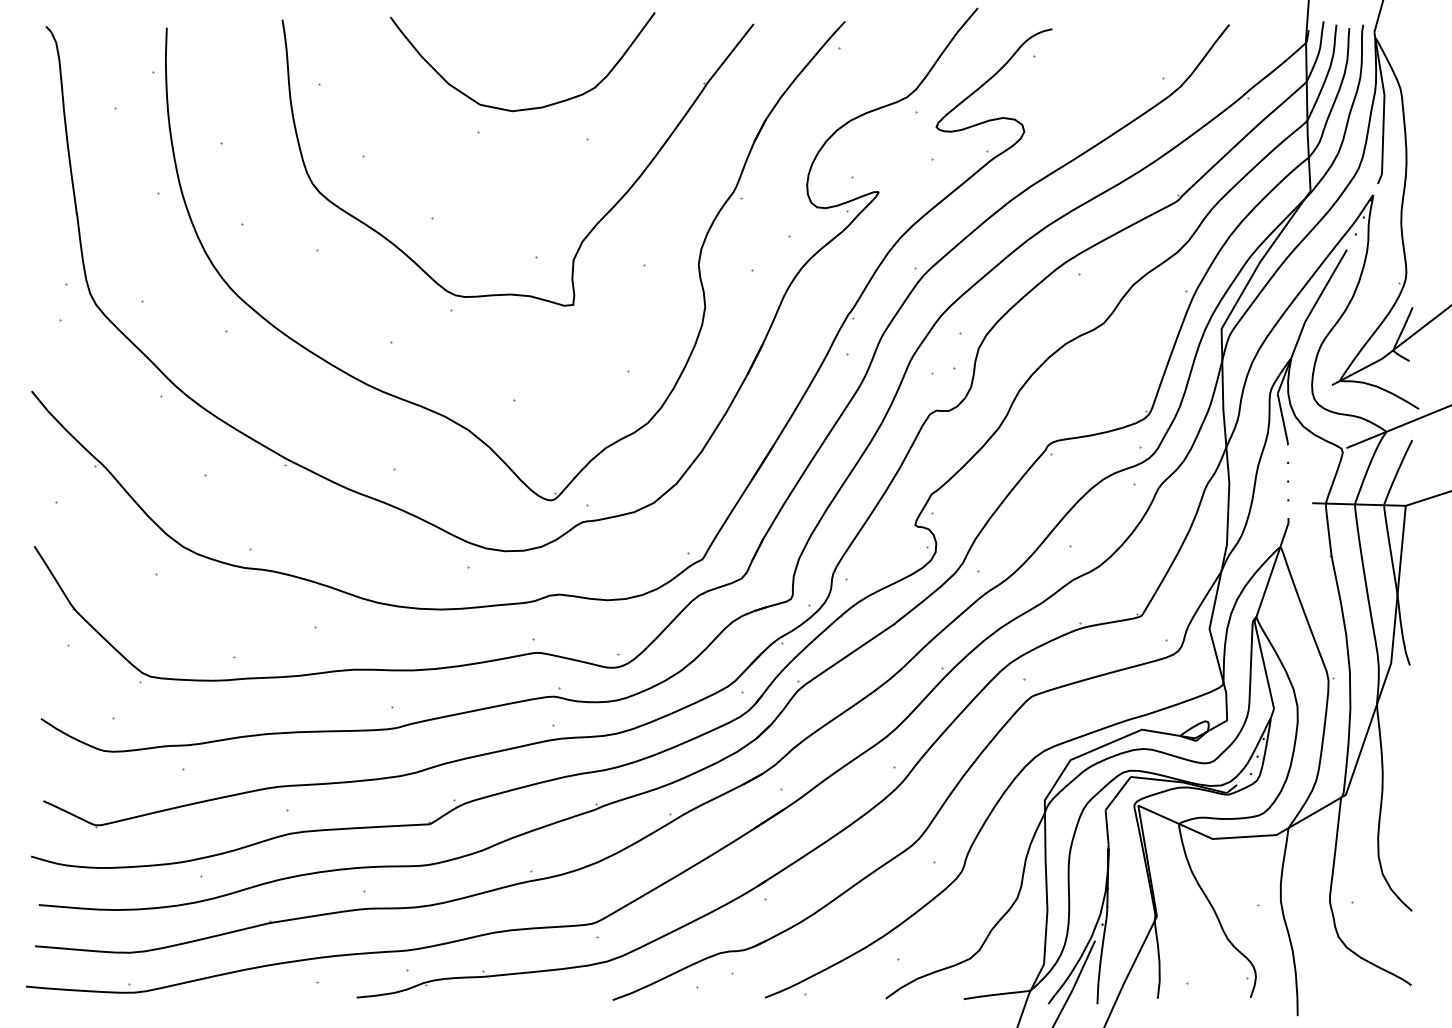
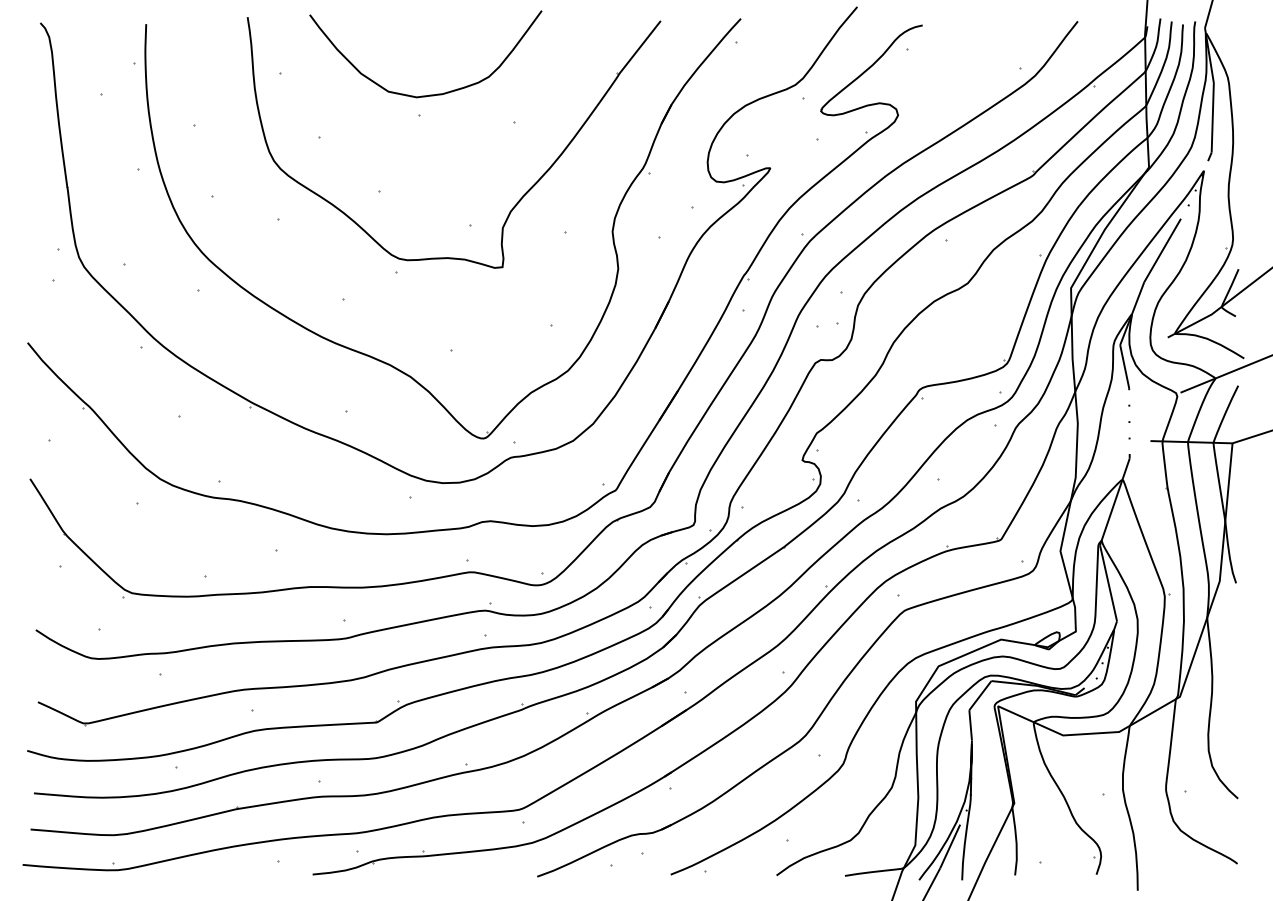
curve: (524, 108) -> (427, 94), moved

